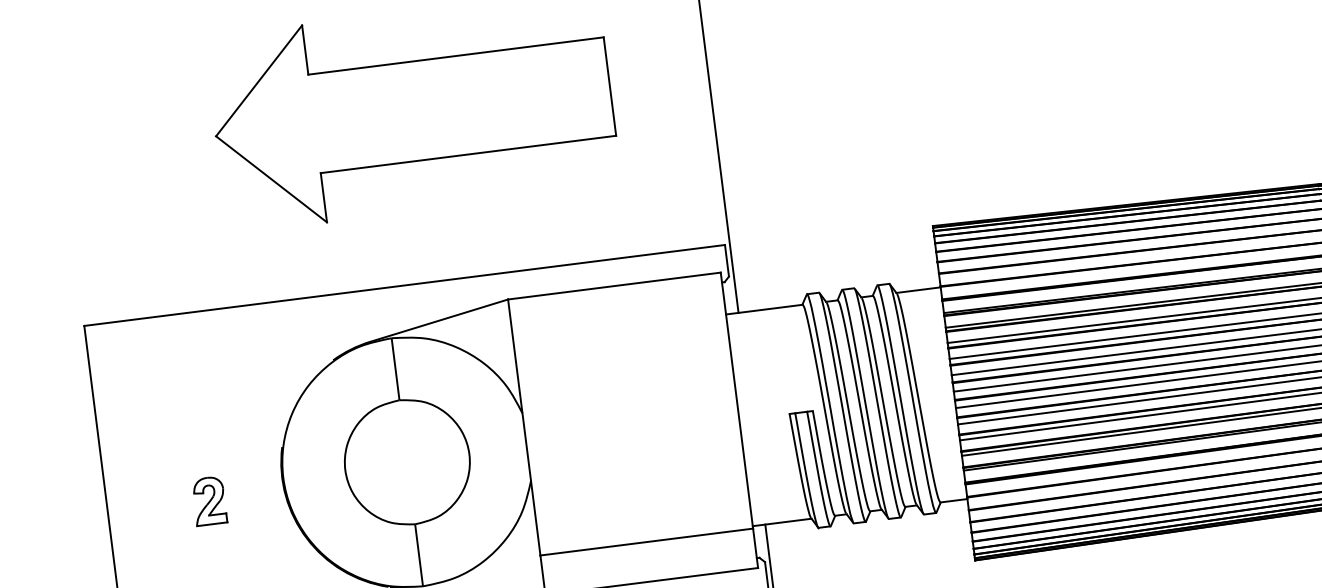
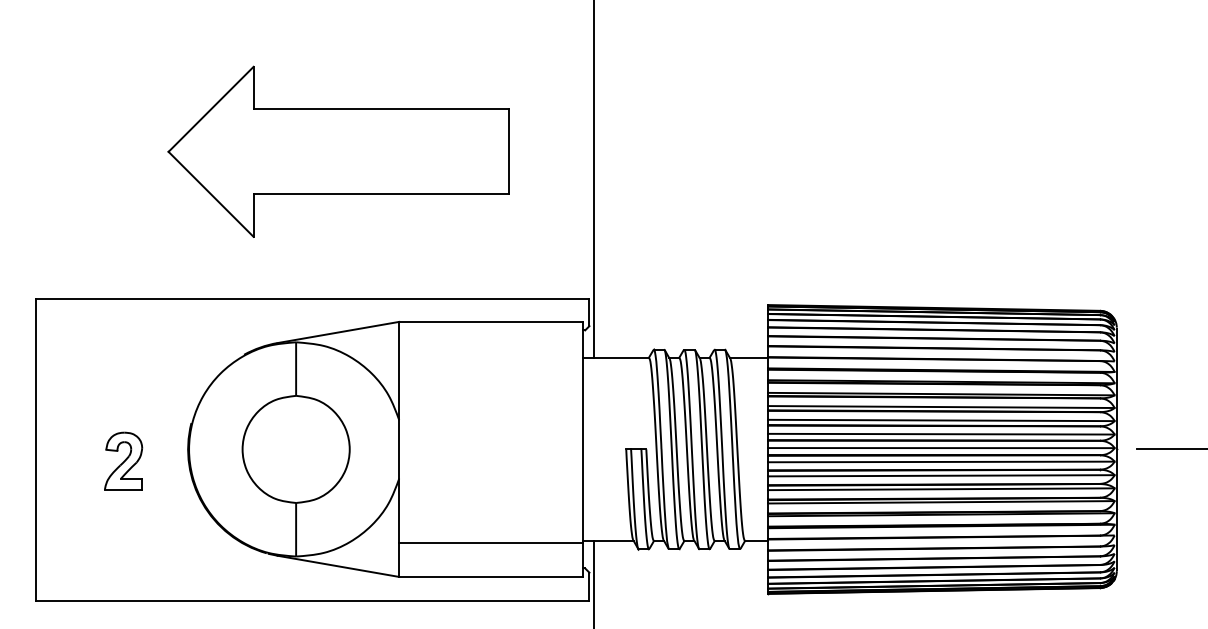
part: (209, 500) -> (123, 460), size x1.43

